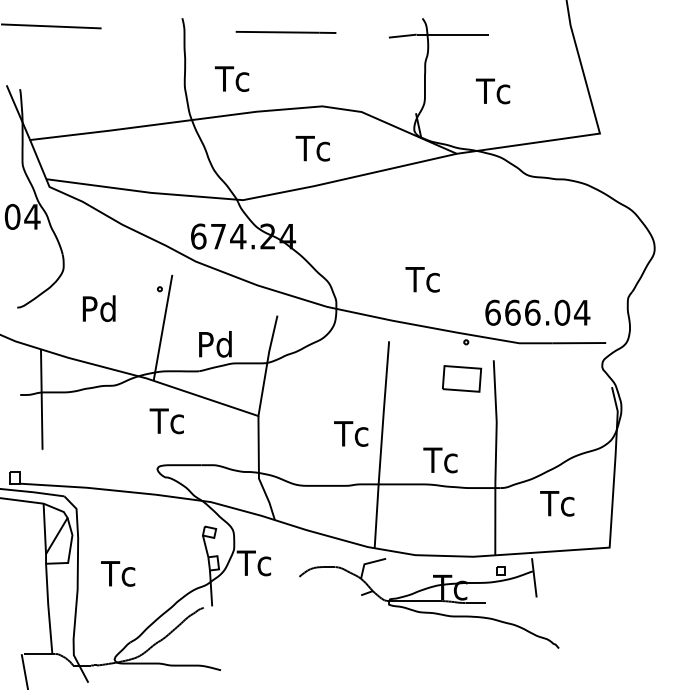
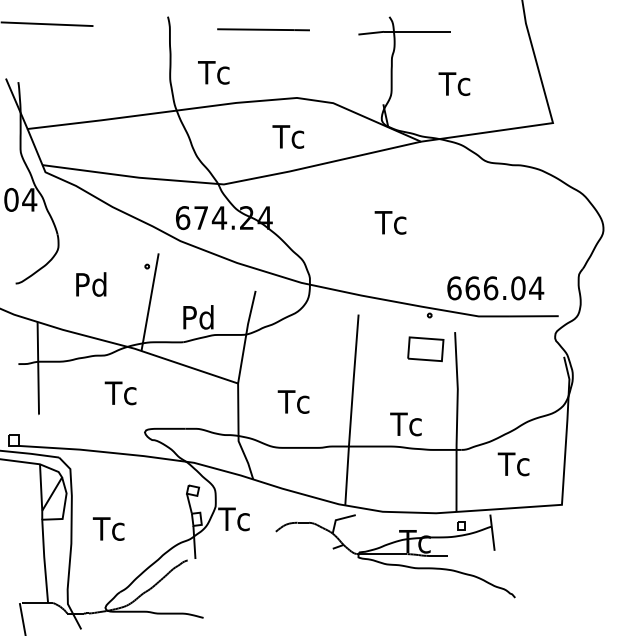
text: (422, 279) -> (390, 222), moved
text: (166, 421) -> (120, 393), moved
text: (351, 433) -> (293, 401), moved

